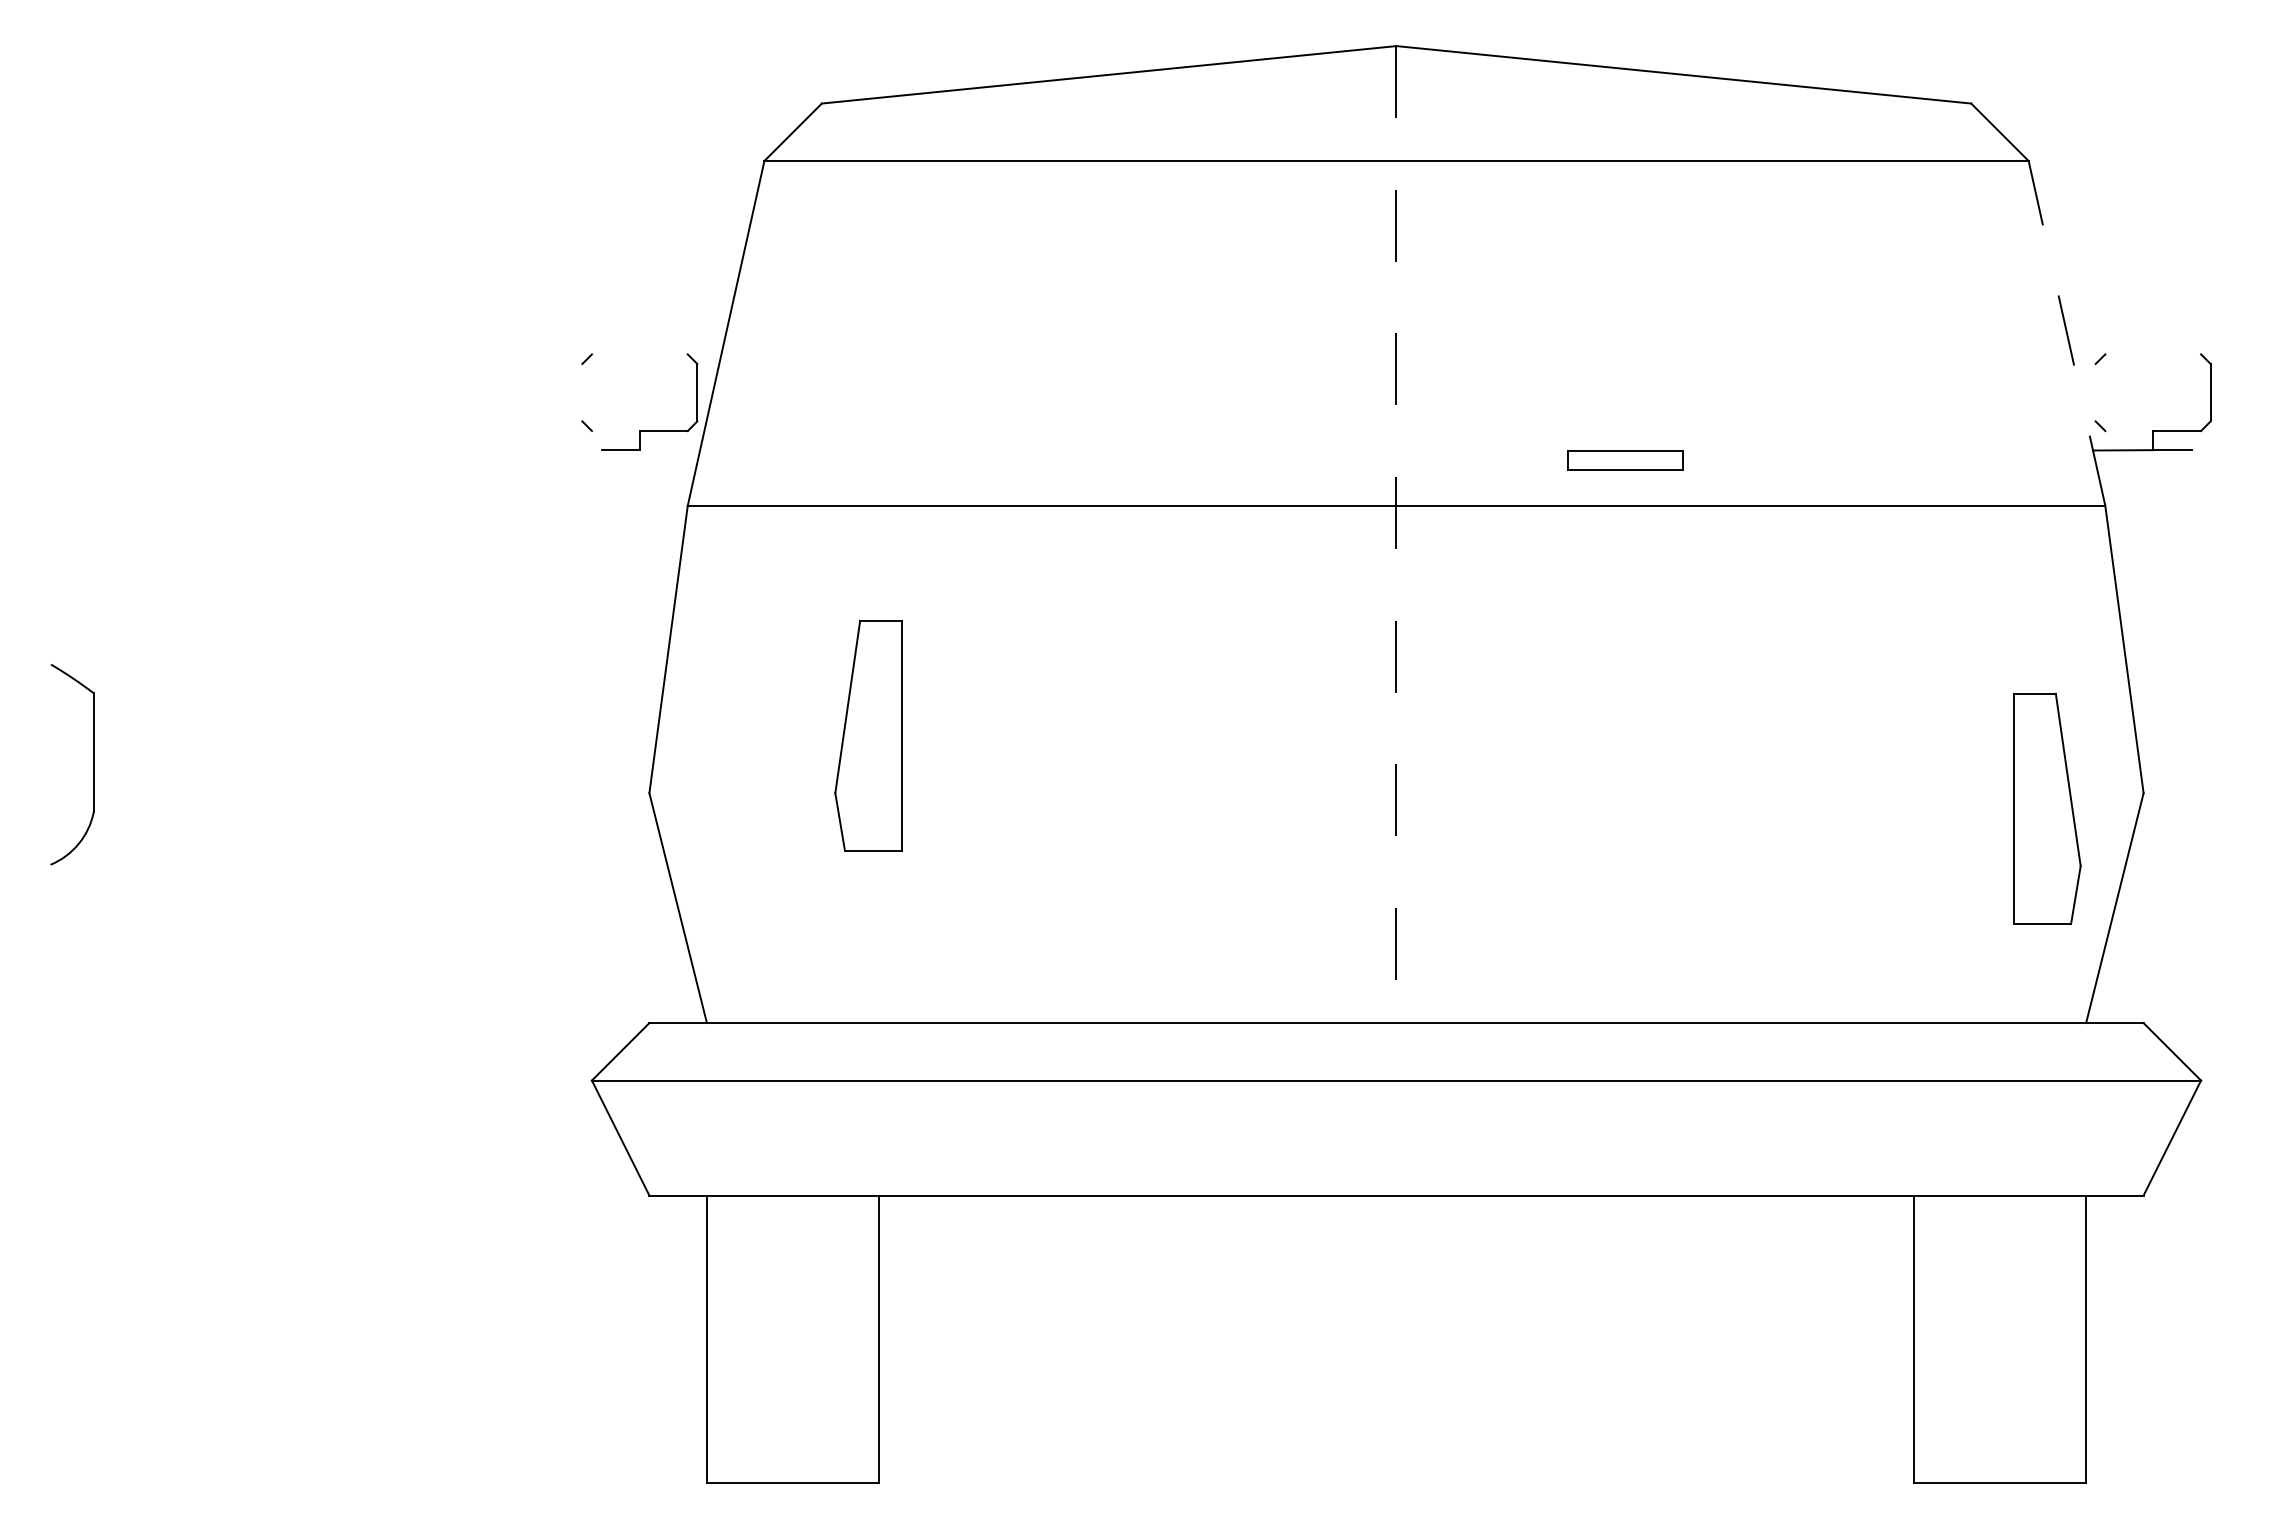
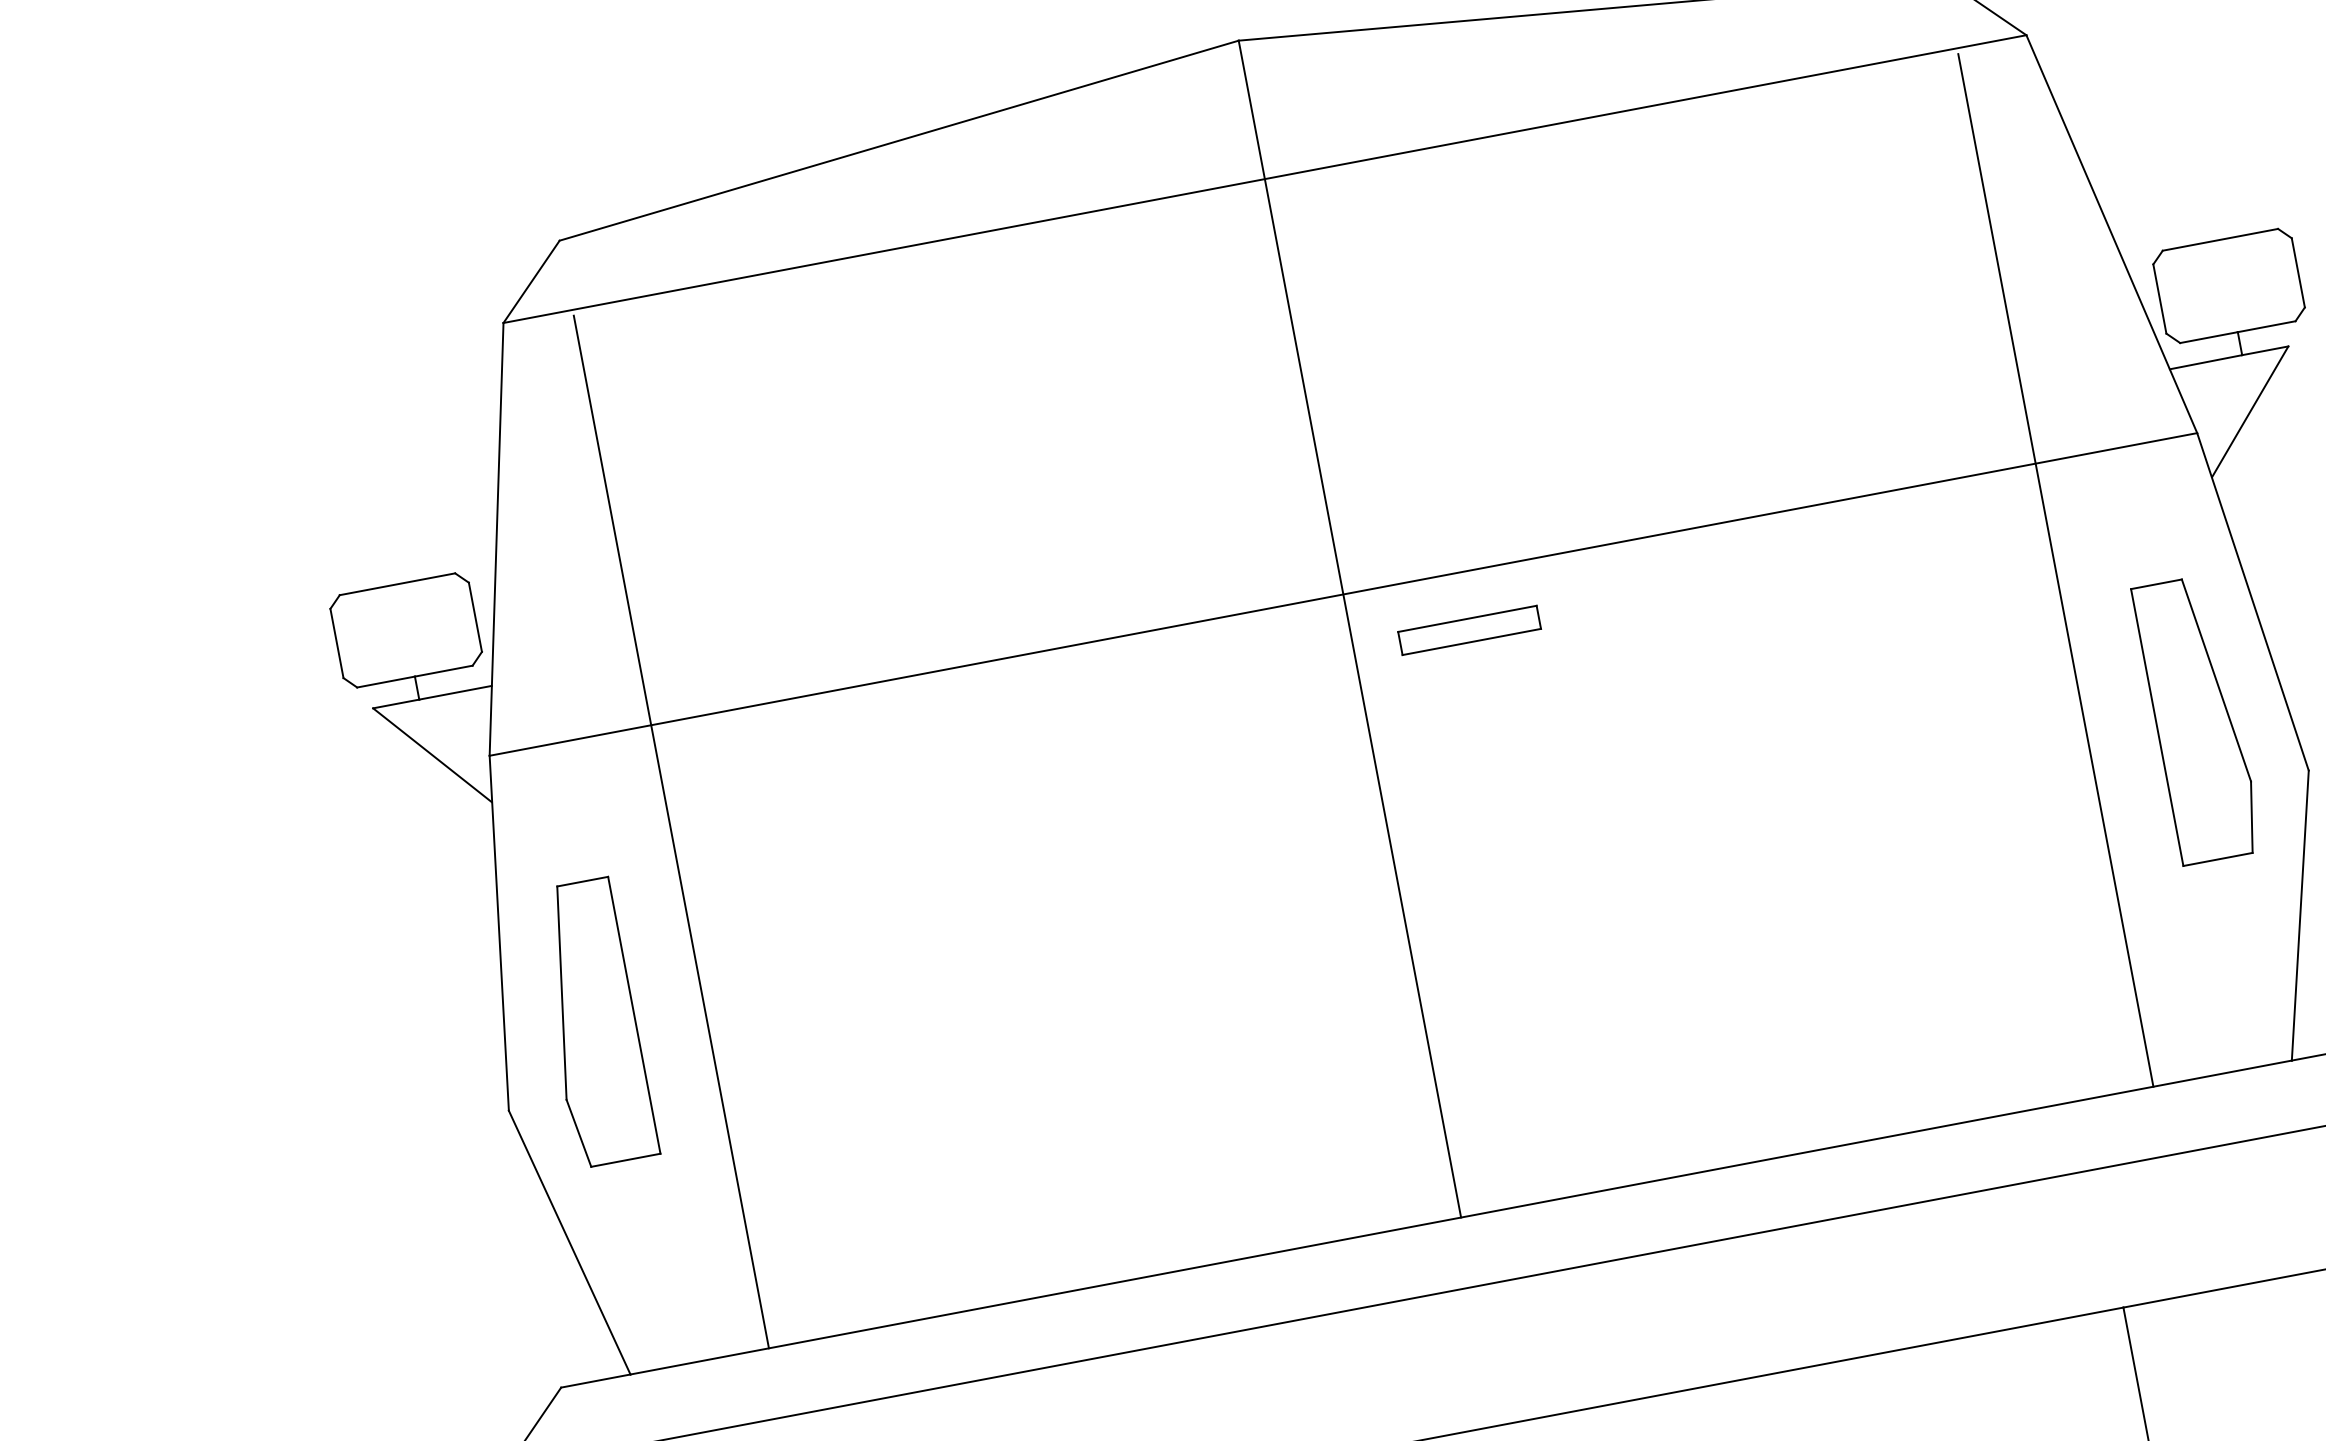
line: (2067, 333) -> (2112, 234), dashed -> solid
line: (639, 354) -> (397, 584), added
line: (2153, 354) -> (2220, 239), added
line: (582, 392) -> (337, 643), added
line: (2095, 392) -> (2159, 298), added
line: (615, 431) -> (385, 682), added
line: (2129, 431) -> (2209, 338), added
line: (669, 450) -> (455, 693), added
part: (1625, 460) -> (1469, 630), moved
line: (641, 496) -> (431, 755), added
line: (2150, 496) -> (2249, 411), added
line: (1396, 535) -> (1350, 630), dashed -> solid
line: (821, 594) -> (670, 832), added
line: (1971, 594) -> (2056, 570), added
part: (868, 735) -> (593, 1022), moved
part: (2047, 808) -> (2197, 719), moved

